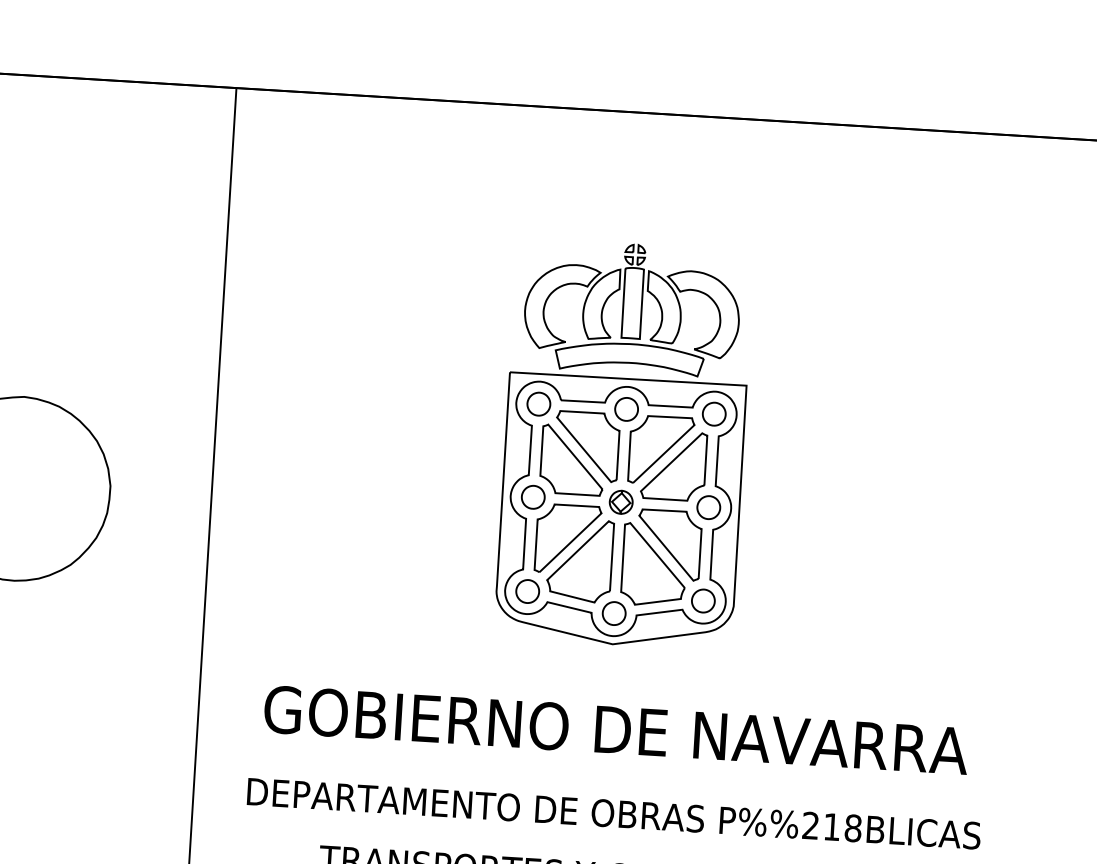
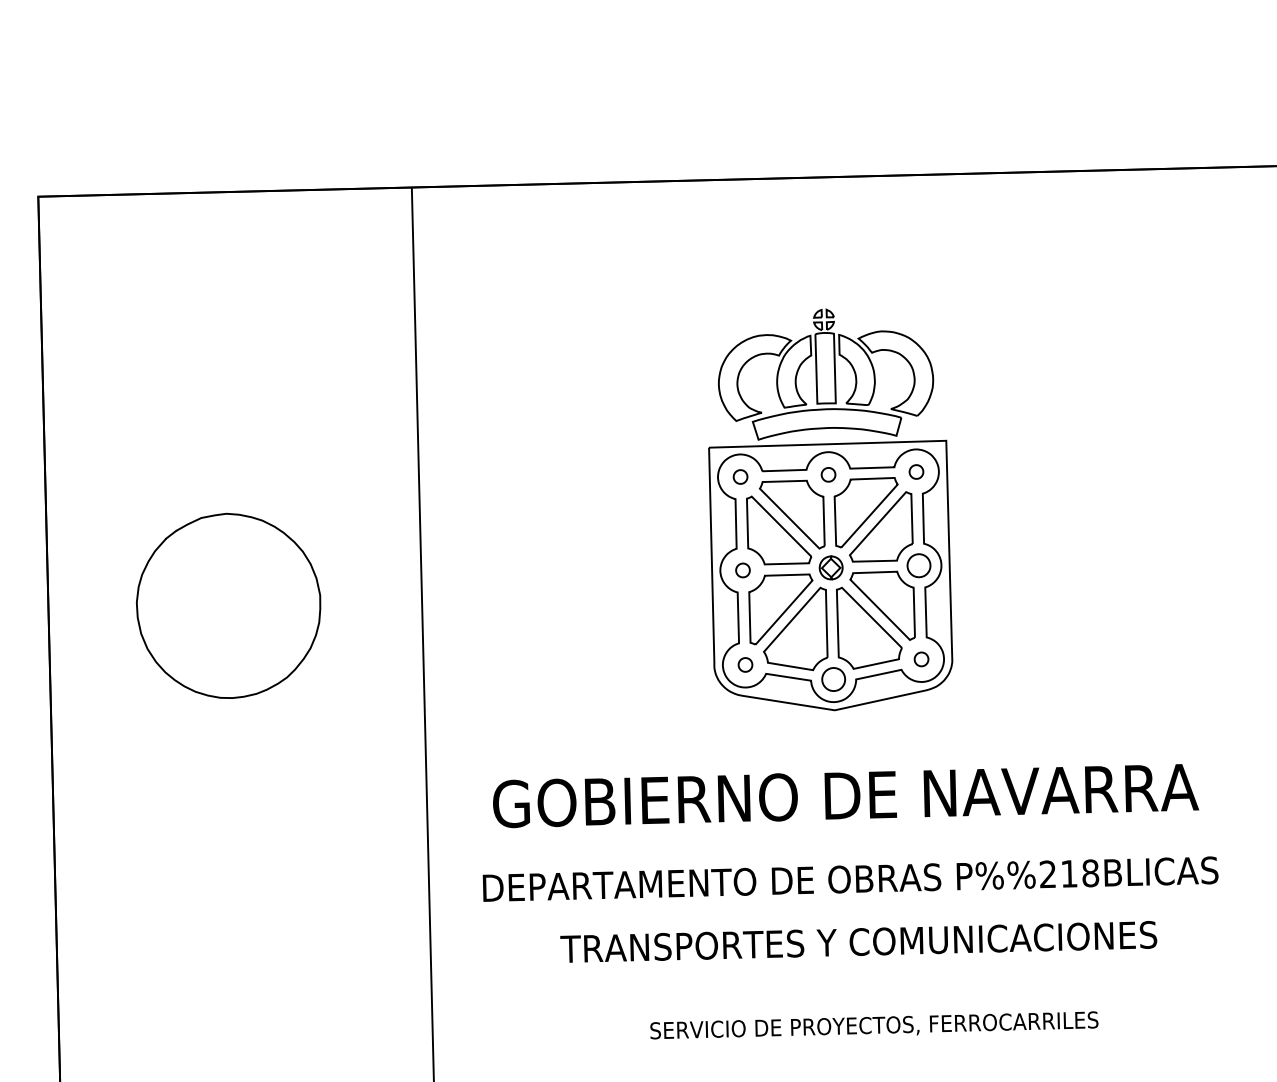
part: (538, 403) -> (740, 476), size x0.6
part: (626, 409) -> (828, 474), size x0.6
part: (714, 413) -> (916, 471), size x0.6
part: (532, 497) -> (742, 570), size x0.6
part: (527, 591) -> (745, 664), size x0.6
part: (703, 601) -> (921, 659), size x0.6

